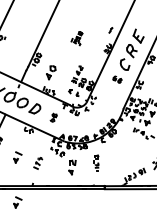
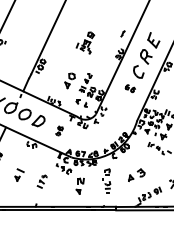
part: (76, 38) -> (84, 42), size x1.43
part: (51, 72) -> (70, 80), moved
part: (123, 157) -> (136, 175), added
part: (96, 162) -> (106, 180), size x1.43
part: (17, 202) -> (19, 225), removed

